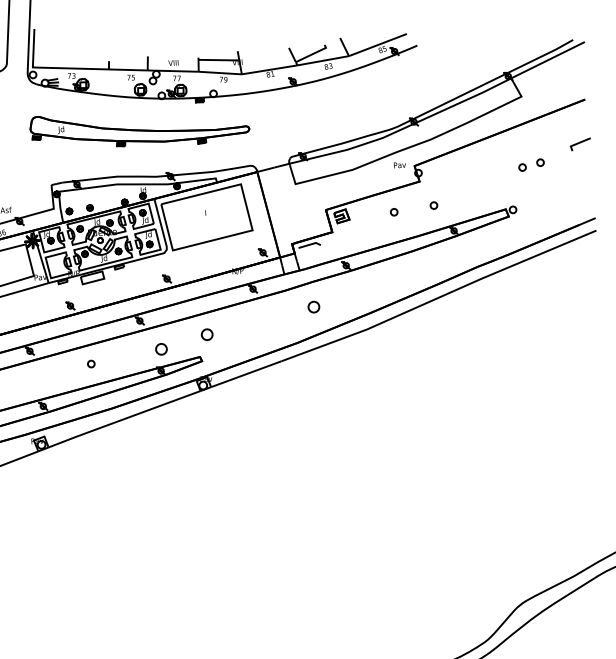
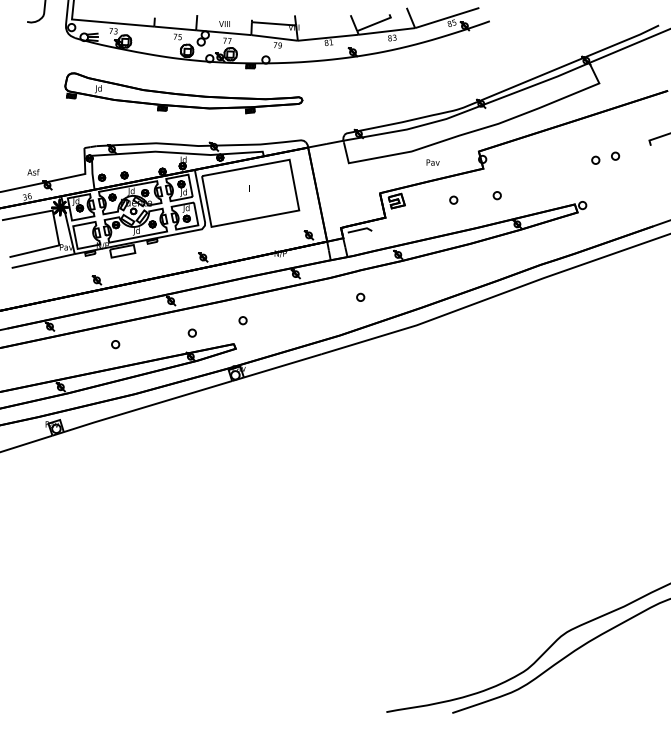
text: (399, 165) -> (432, 162), moved
part: (313, 306) -> (360, 296), size x0.62
part: (206, 334) -> (242, 320), size x0.62
part: (160, 348) -> (191, 332), size x0.62

